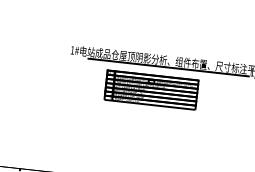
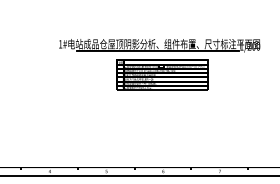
part: (151, 89) -> (162, 74), moved

